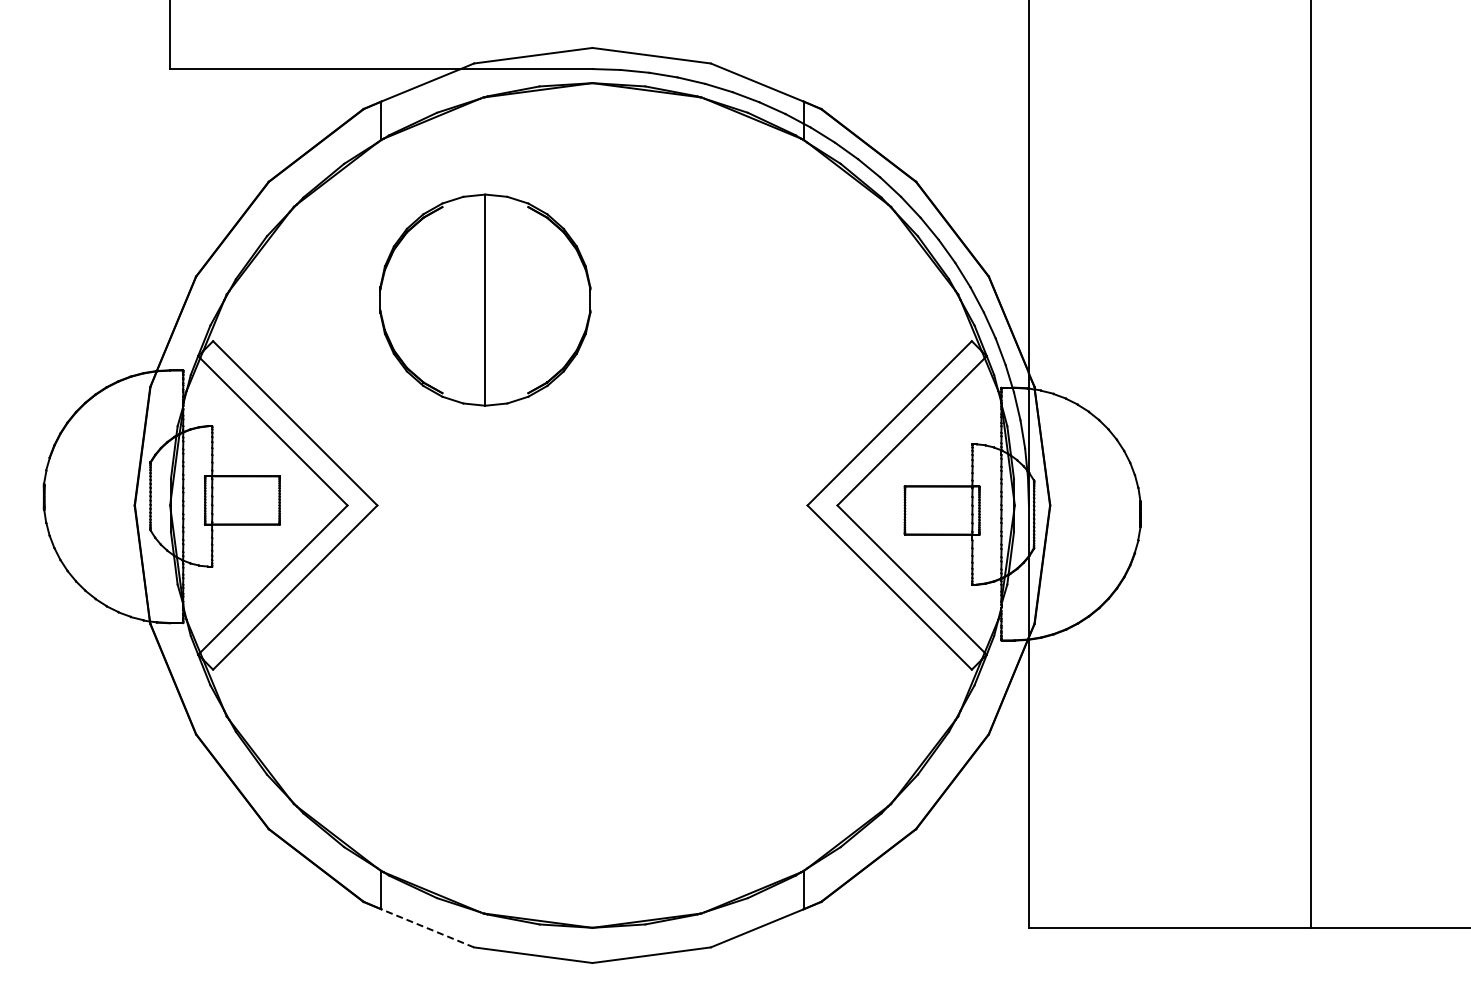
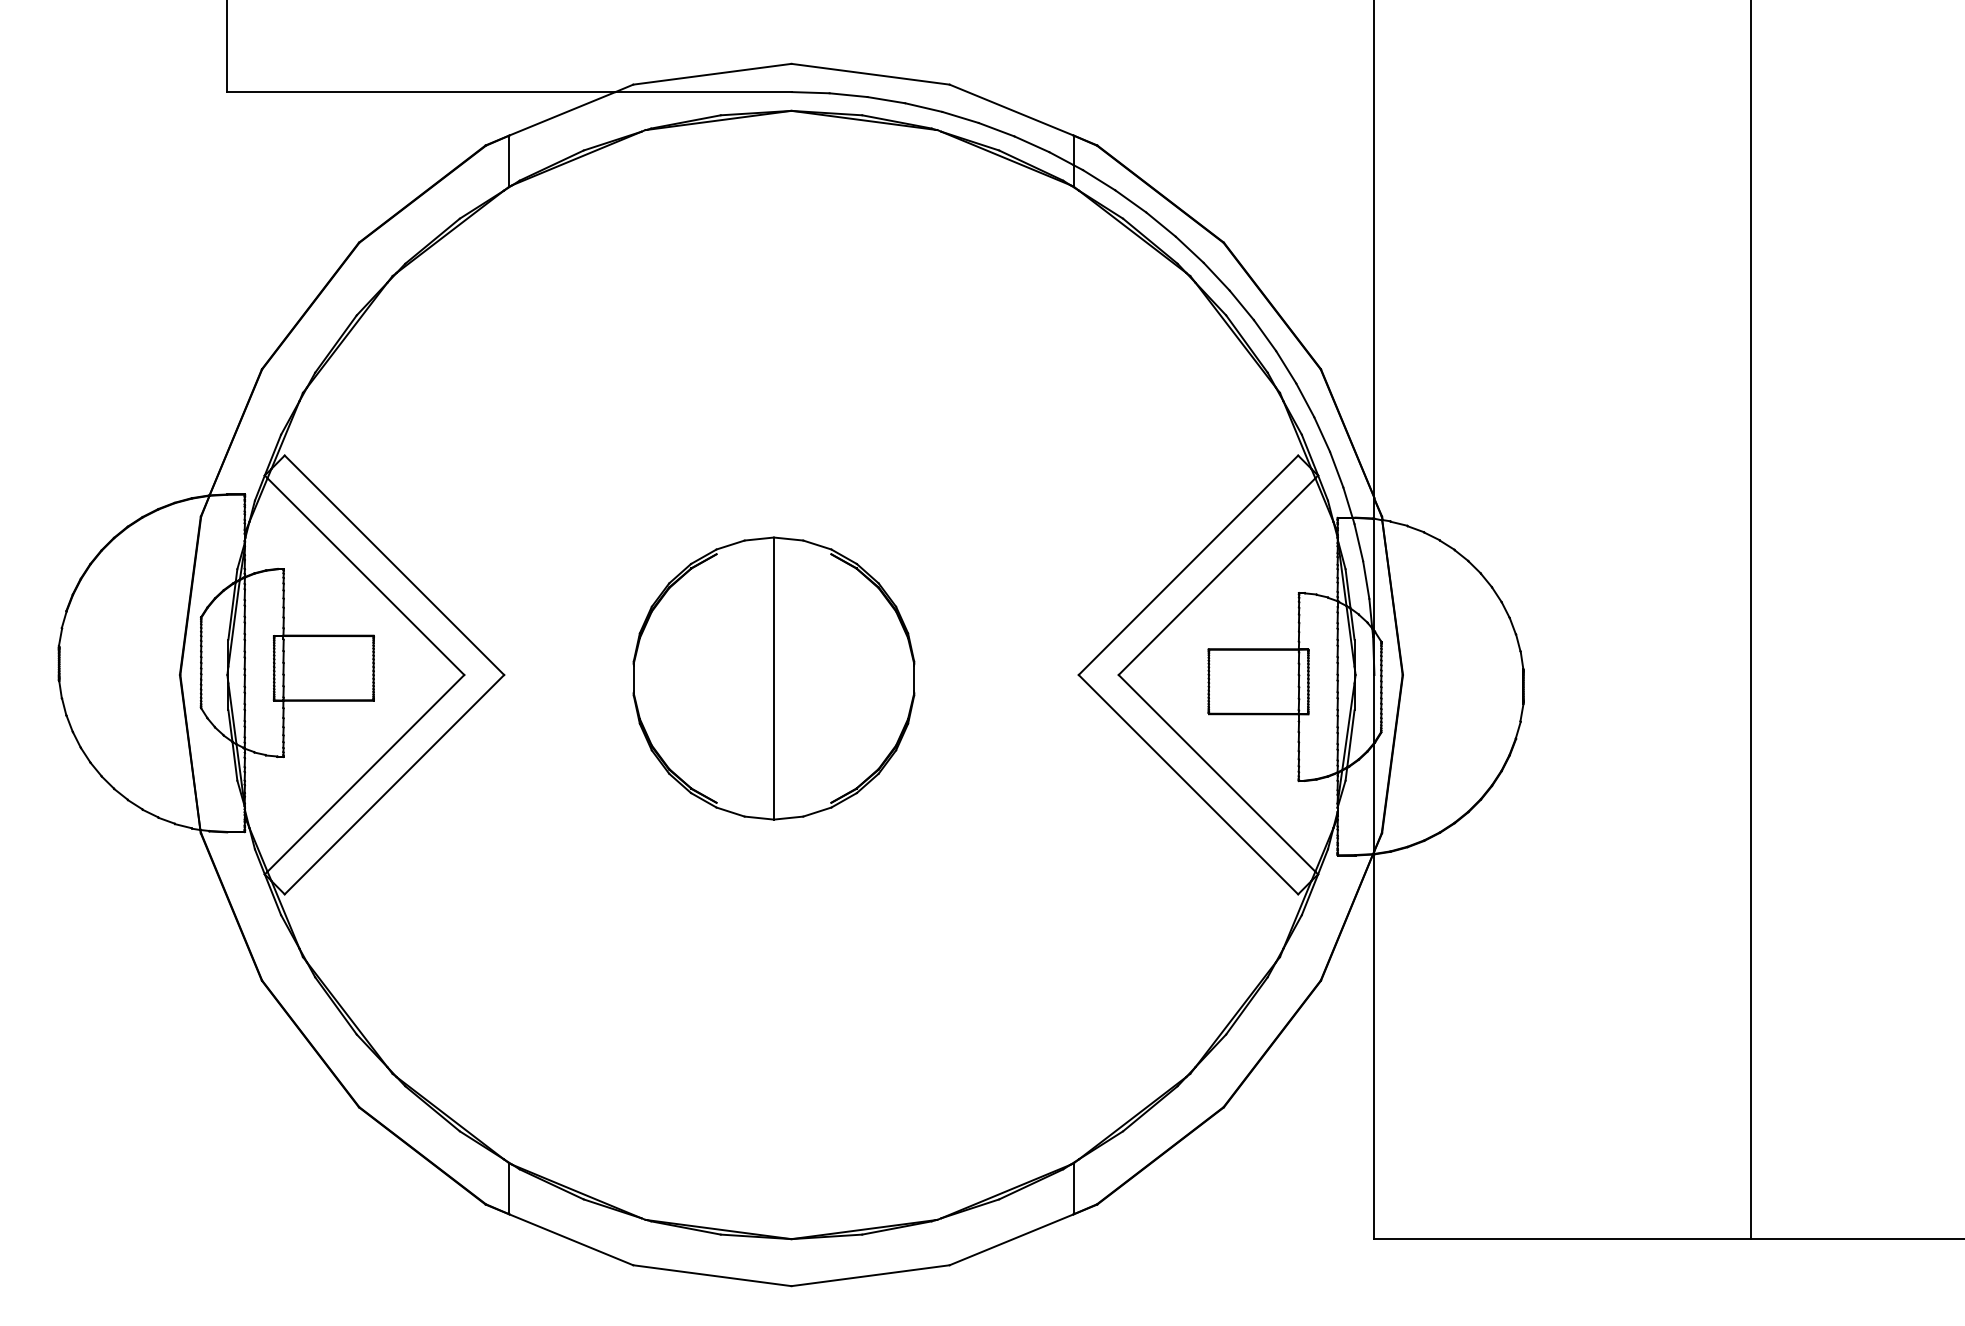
part: (485, 299) -> (774, 677), moved
line: (427, 928) -> (571, 1240), dashed -> solid

